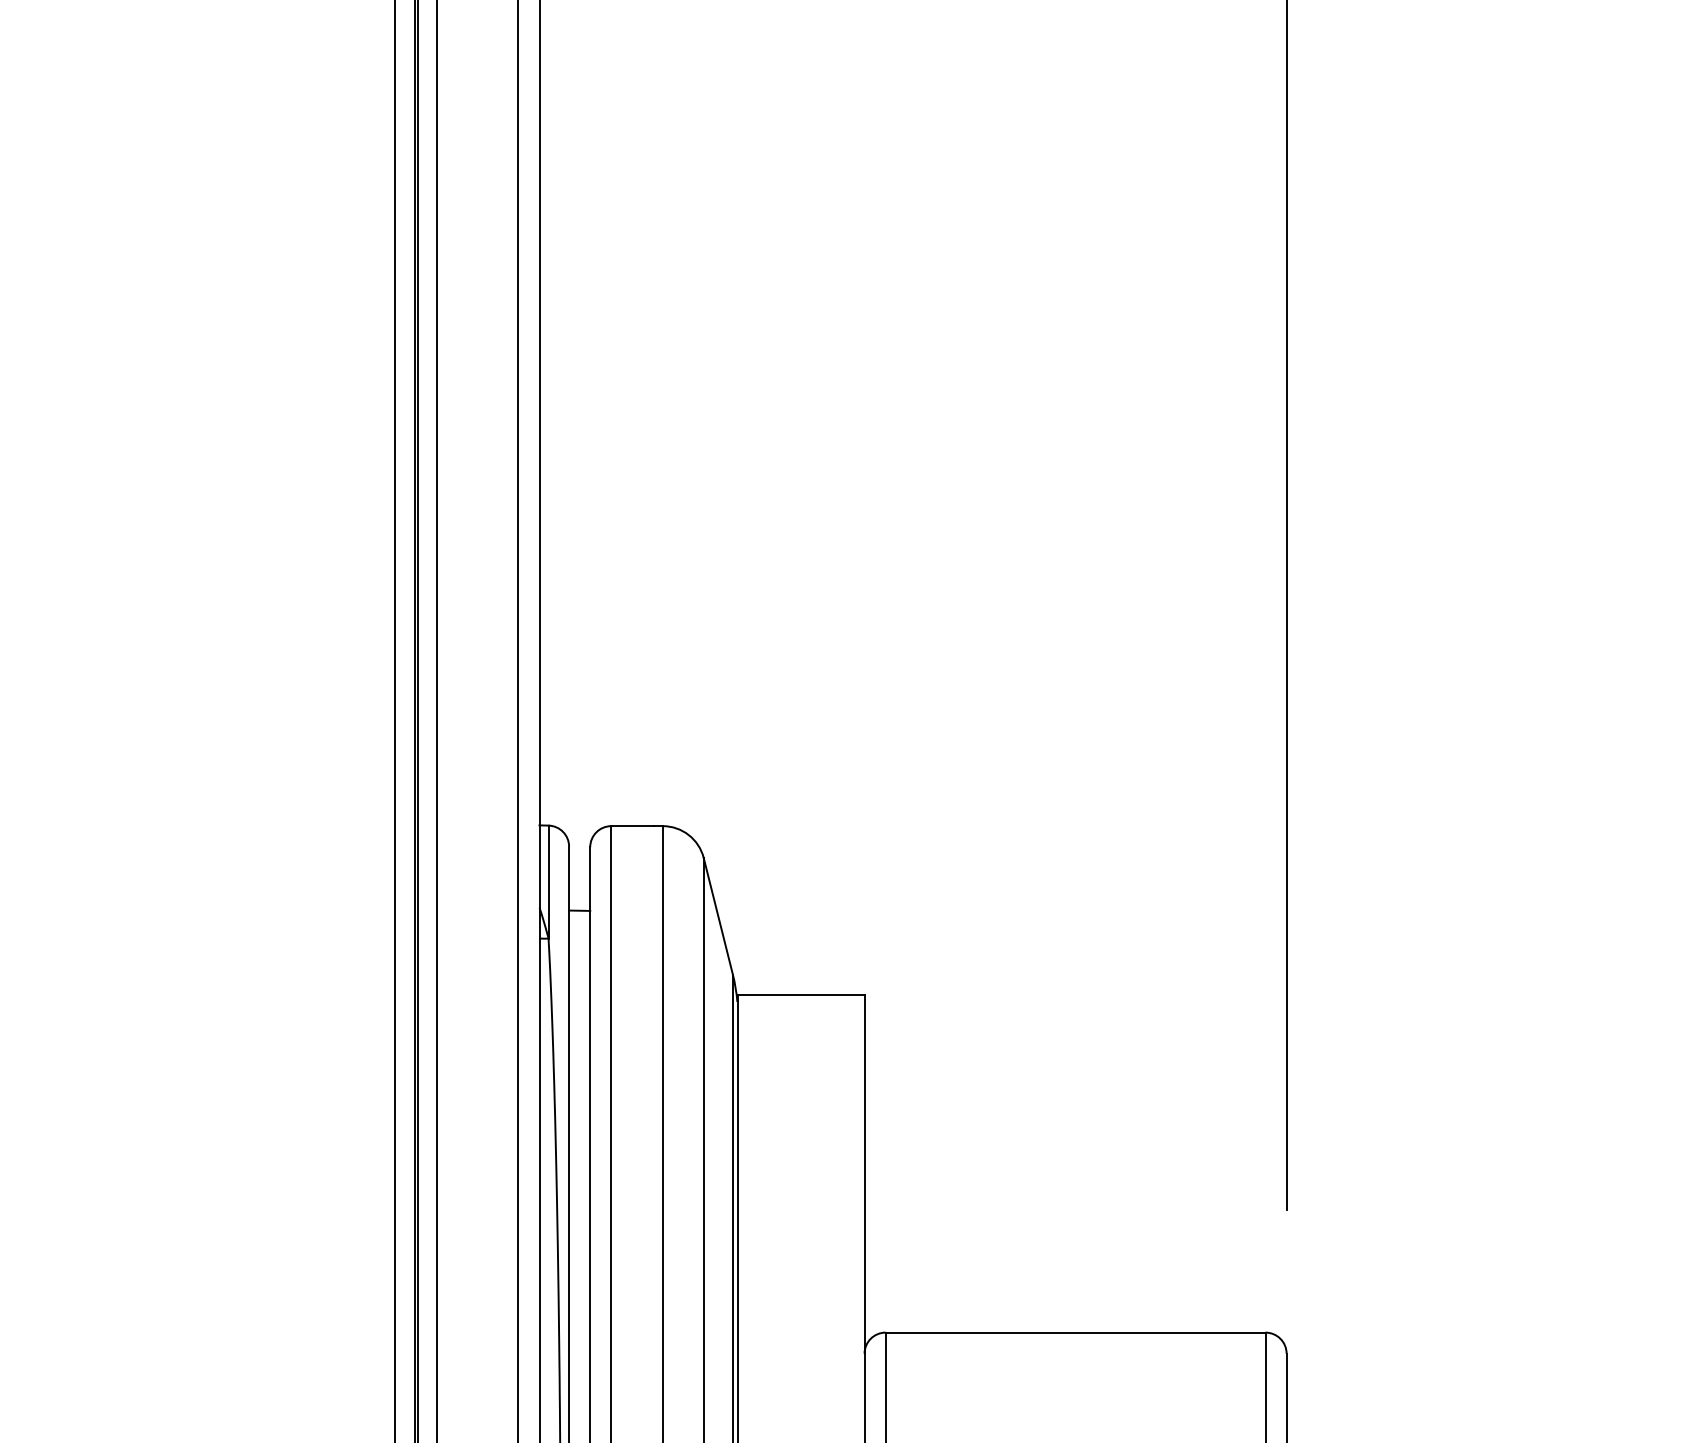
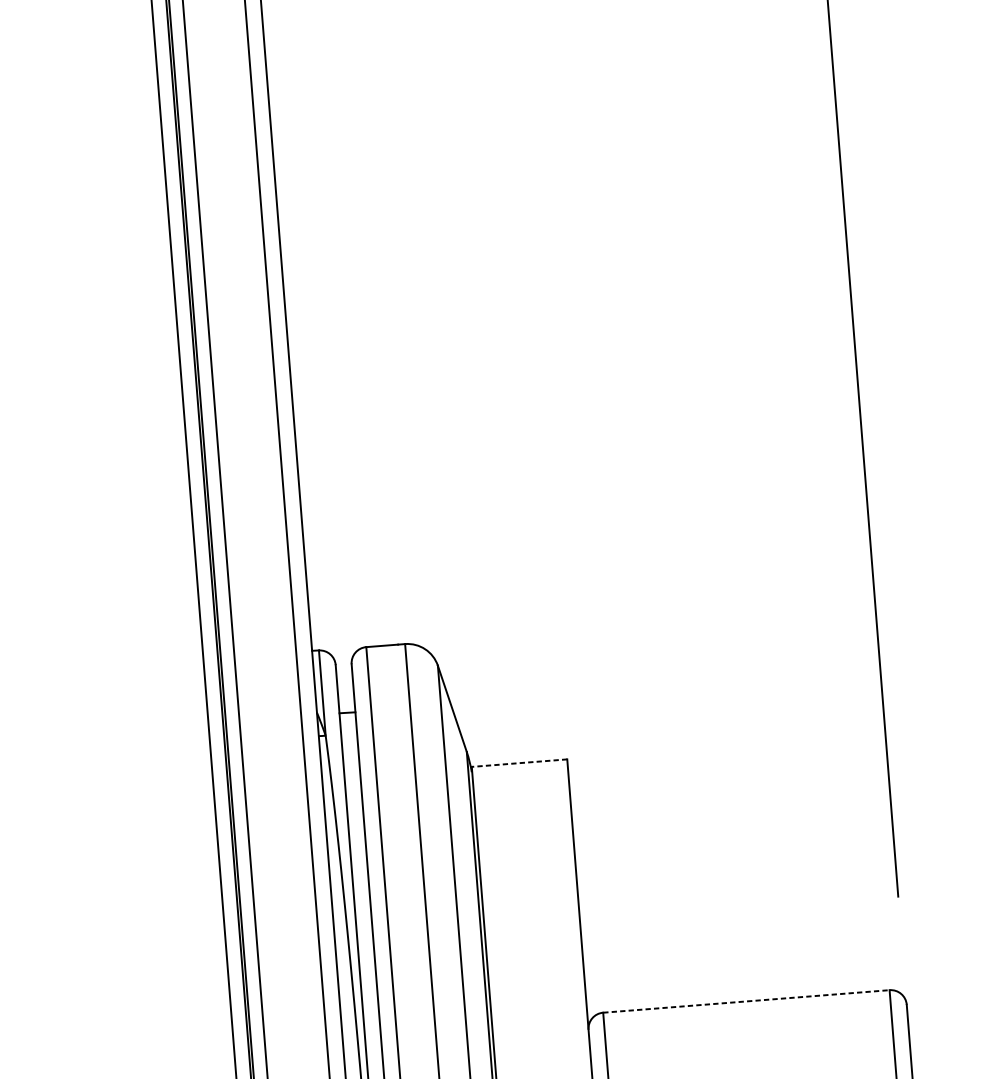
line: (800, 994) -> (518, 762), solid -> dashed
line: (1075, 1332) -> (746, 1001), solid -> dashed

